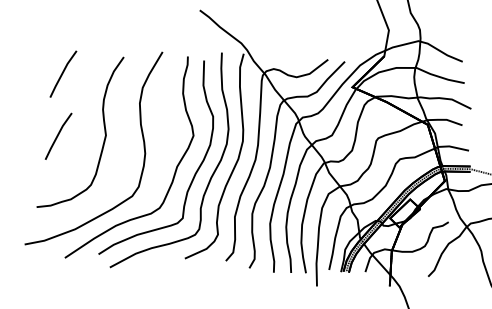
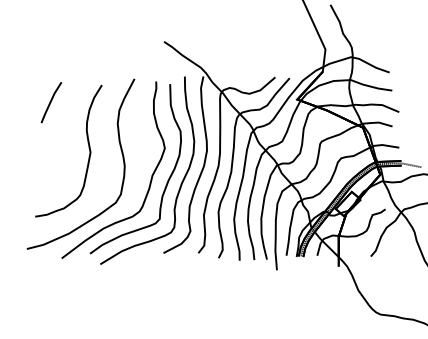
line: (58, 136) -> (50, 155), removed

